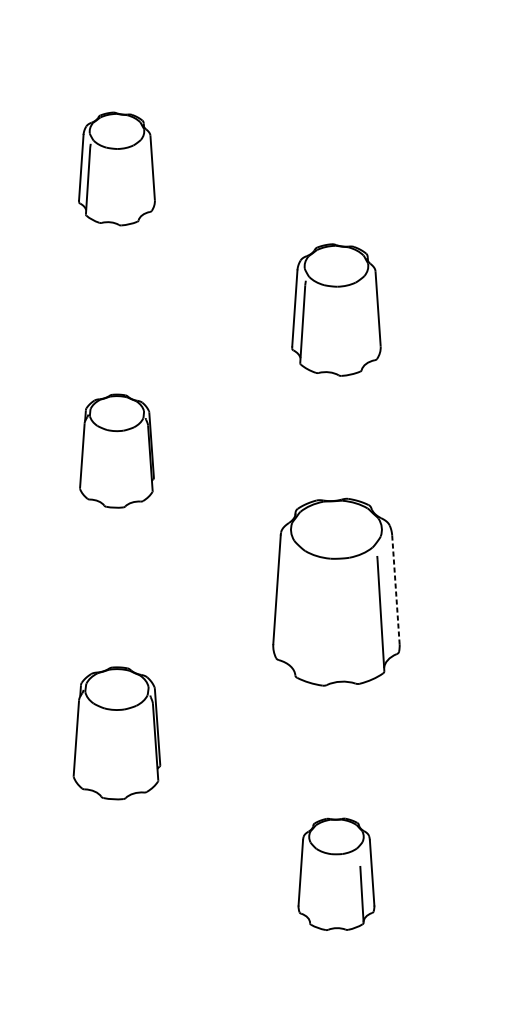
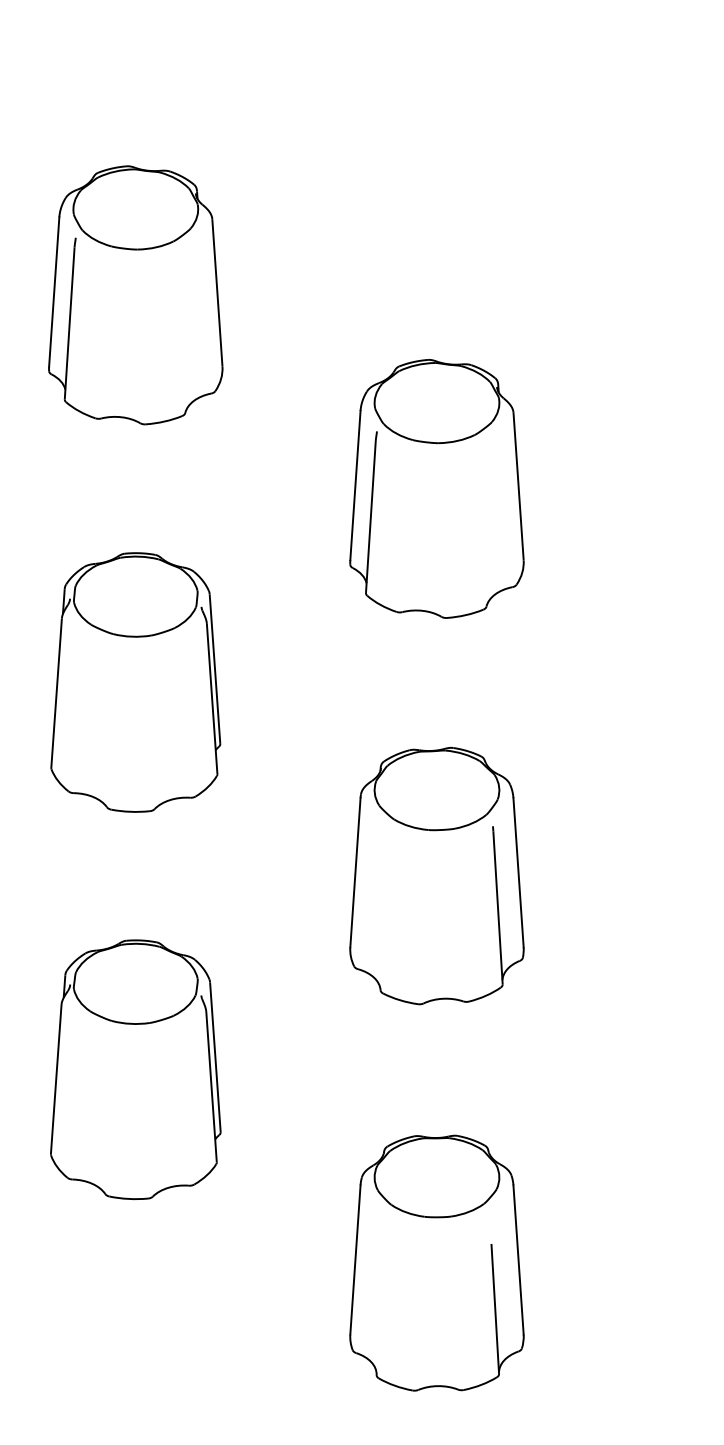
part: (116, 169) -> (135, 295), size x1.67
part: (336, 309) -> (436, 488), size x1.43
part: (116, 451) -> (135, 682), size x1.67
line: (395, 589) -> (518, 872), dashed -> solid
part: (116, 733) -> (135, 1069), size x1.43
part: (336, 873) -> (436, 1262), size x1.67

